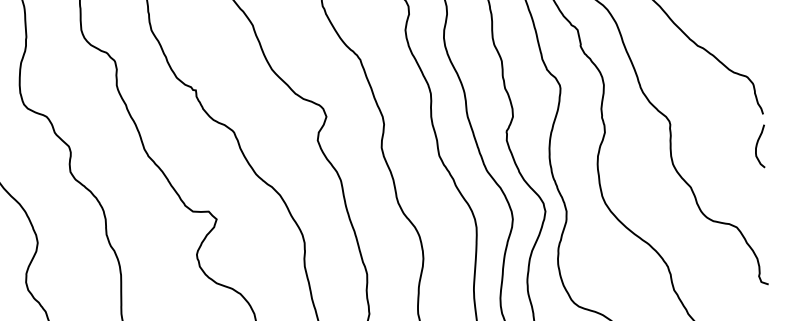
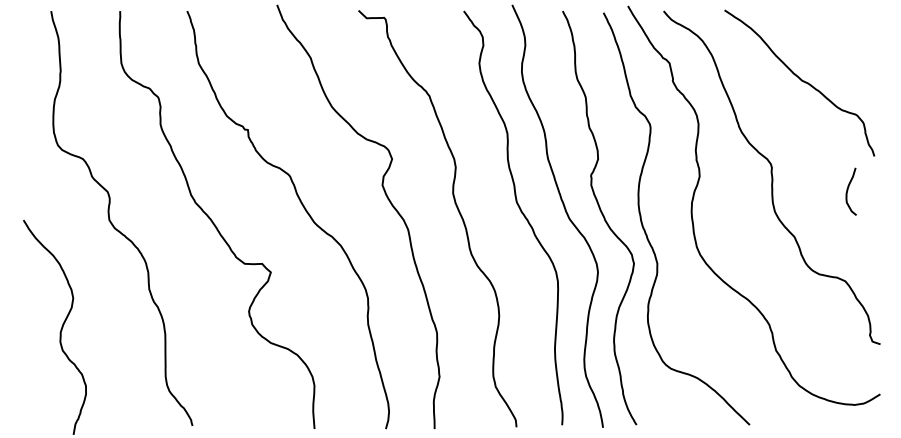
curve: (757, 145) -> (848, 190), moved

